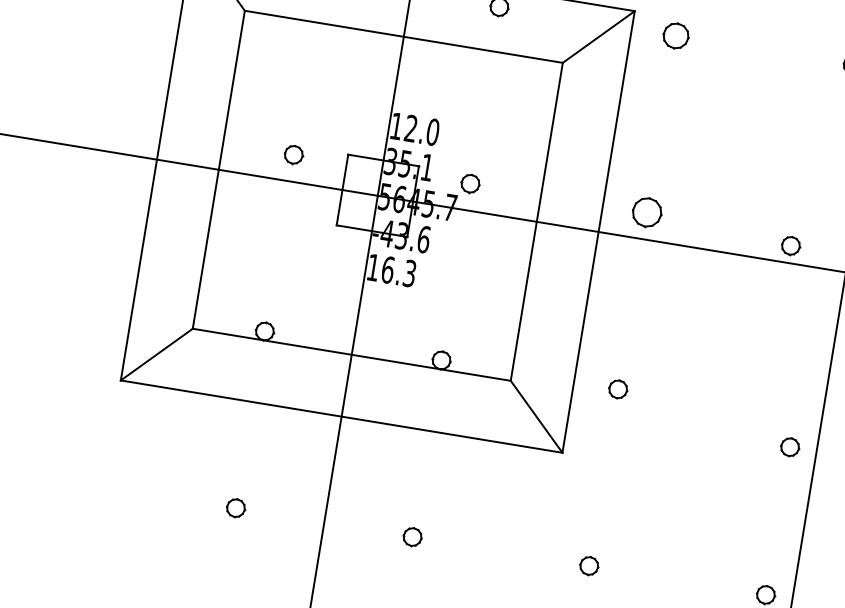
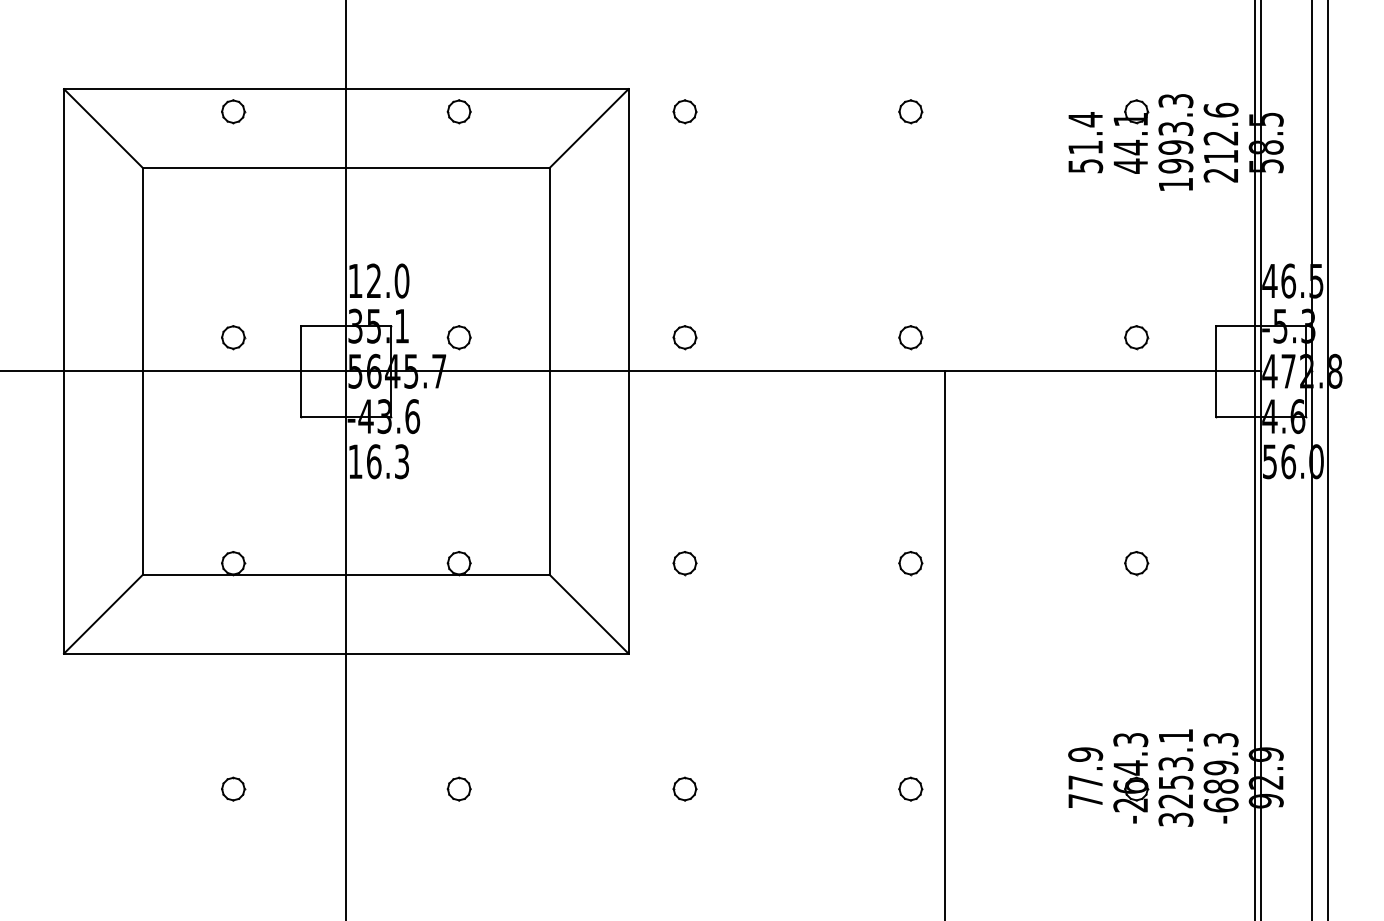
part: (675, 35) -> (684, 111), size x0.71
part: (646, 212) -> (684, 337), size x0.62
part: (790, 245) -> (910, 337), moved
part: (789, 447) -> (910, 563), moved

